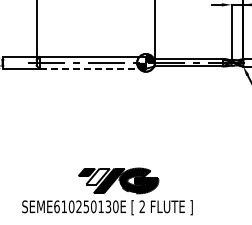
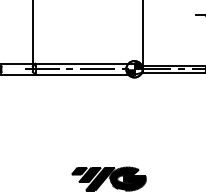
line: (93, 68) -> (85, 74), dashed -> solid
fill: (97, 176) -> (89, 174), added

